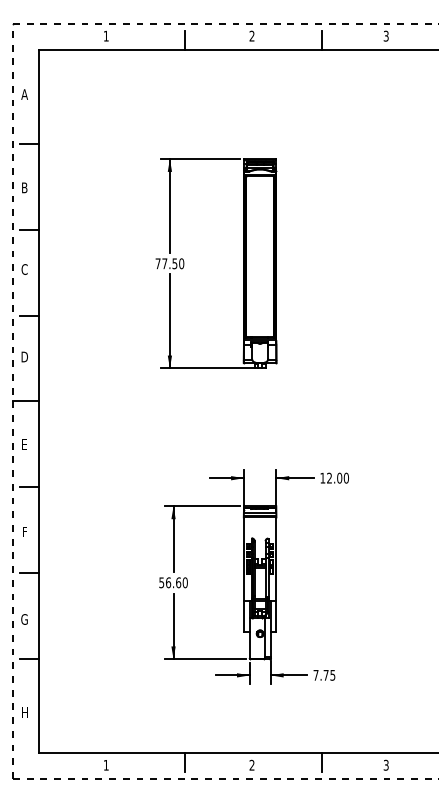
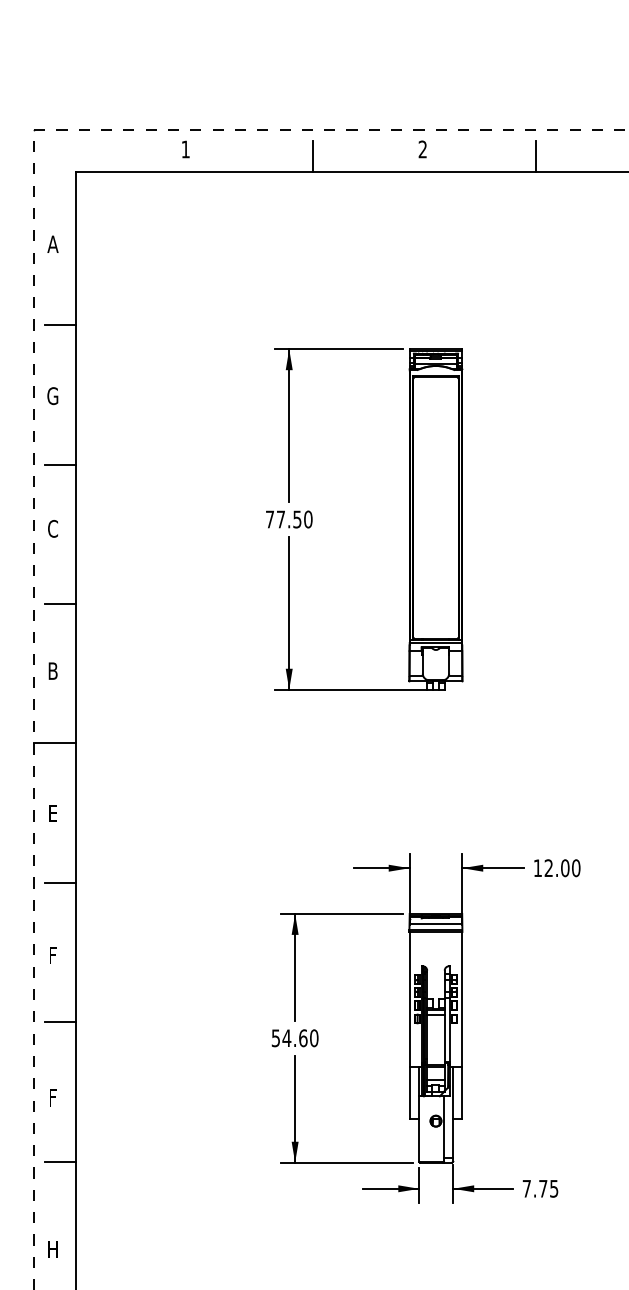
text: (24, 187) -> (52, 395), B -> G
text: (24, 356) -> (52, 670), D -> B
text: (167, 582) -> (285, 1037), 56.60 -> 54.60
text: (24, 619) -> (52, 1097), G -> F

